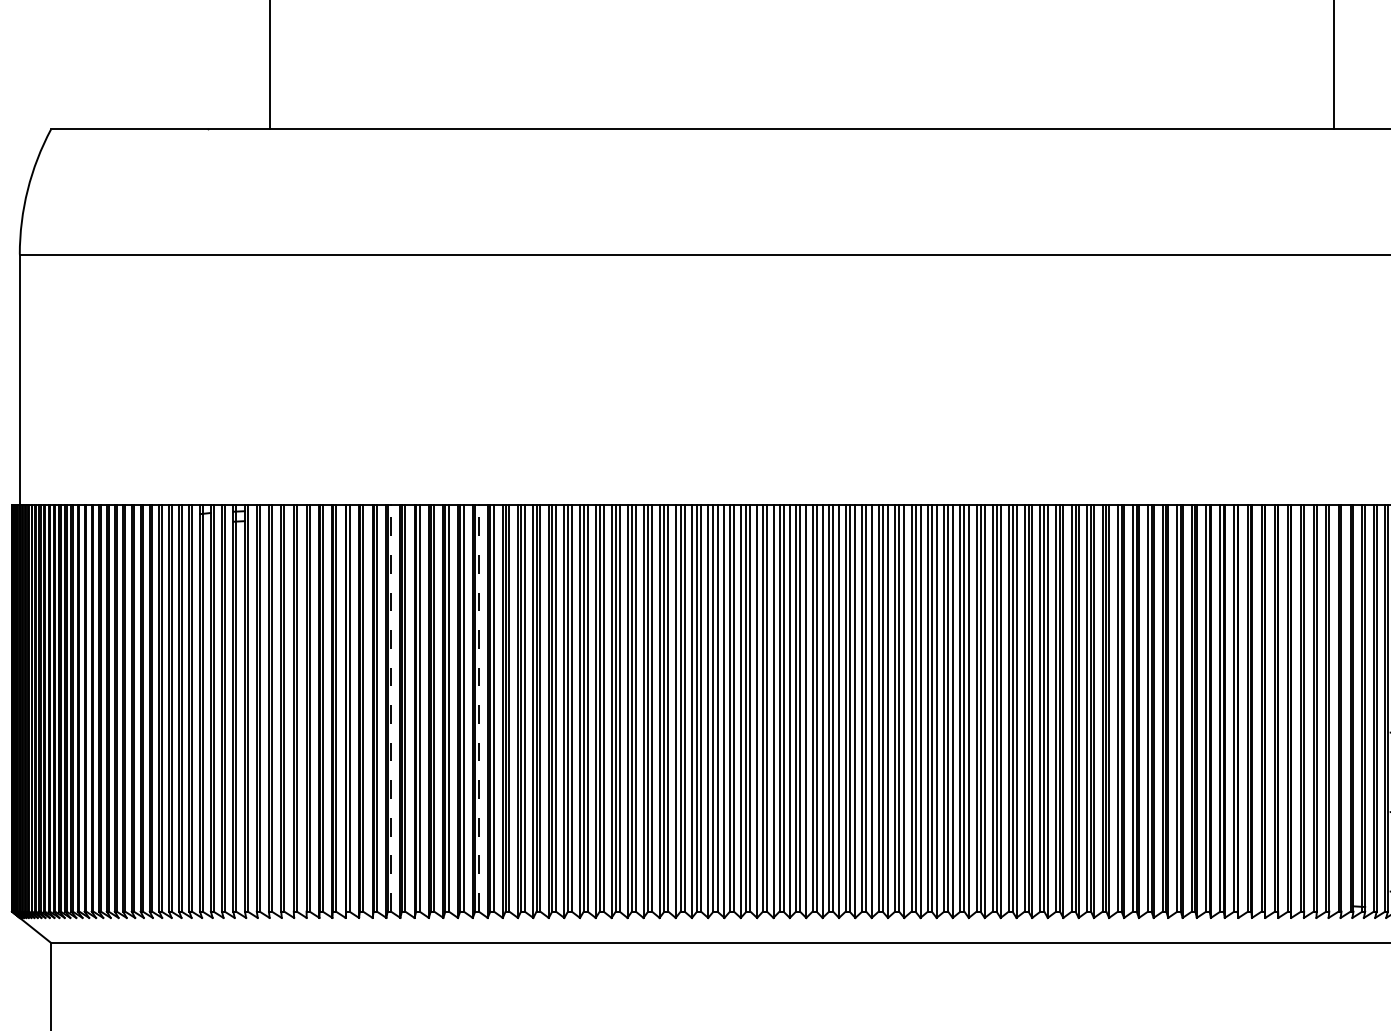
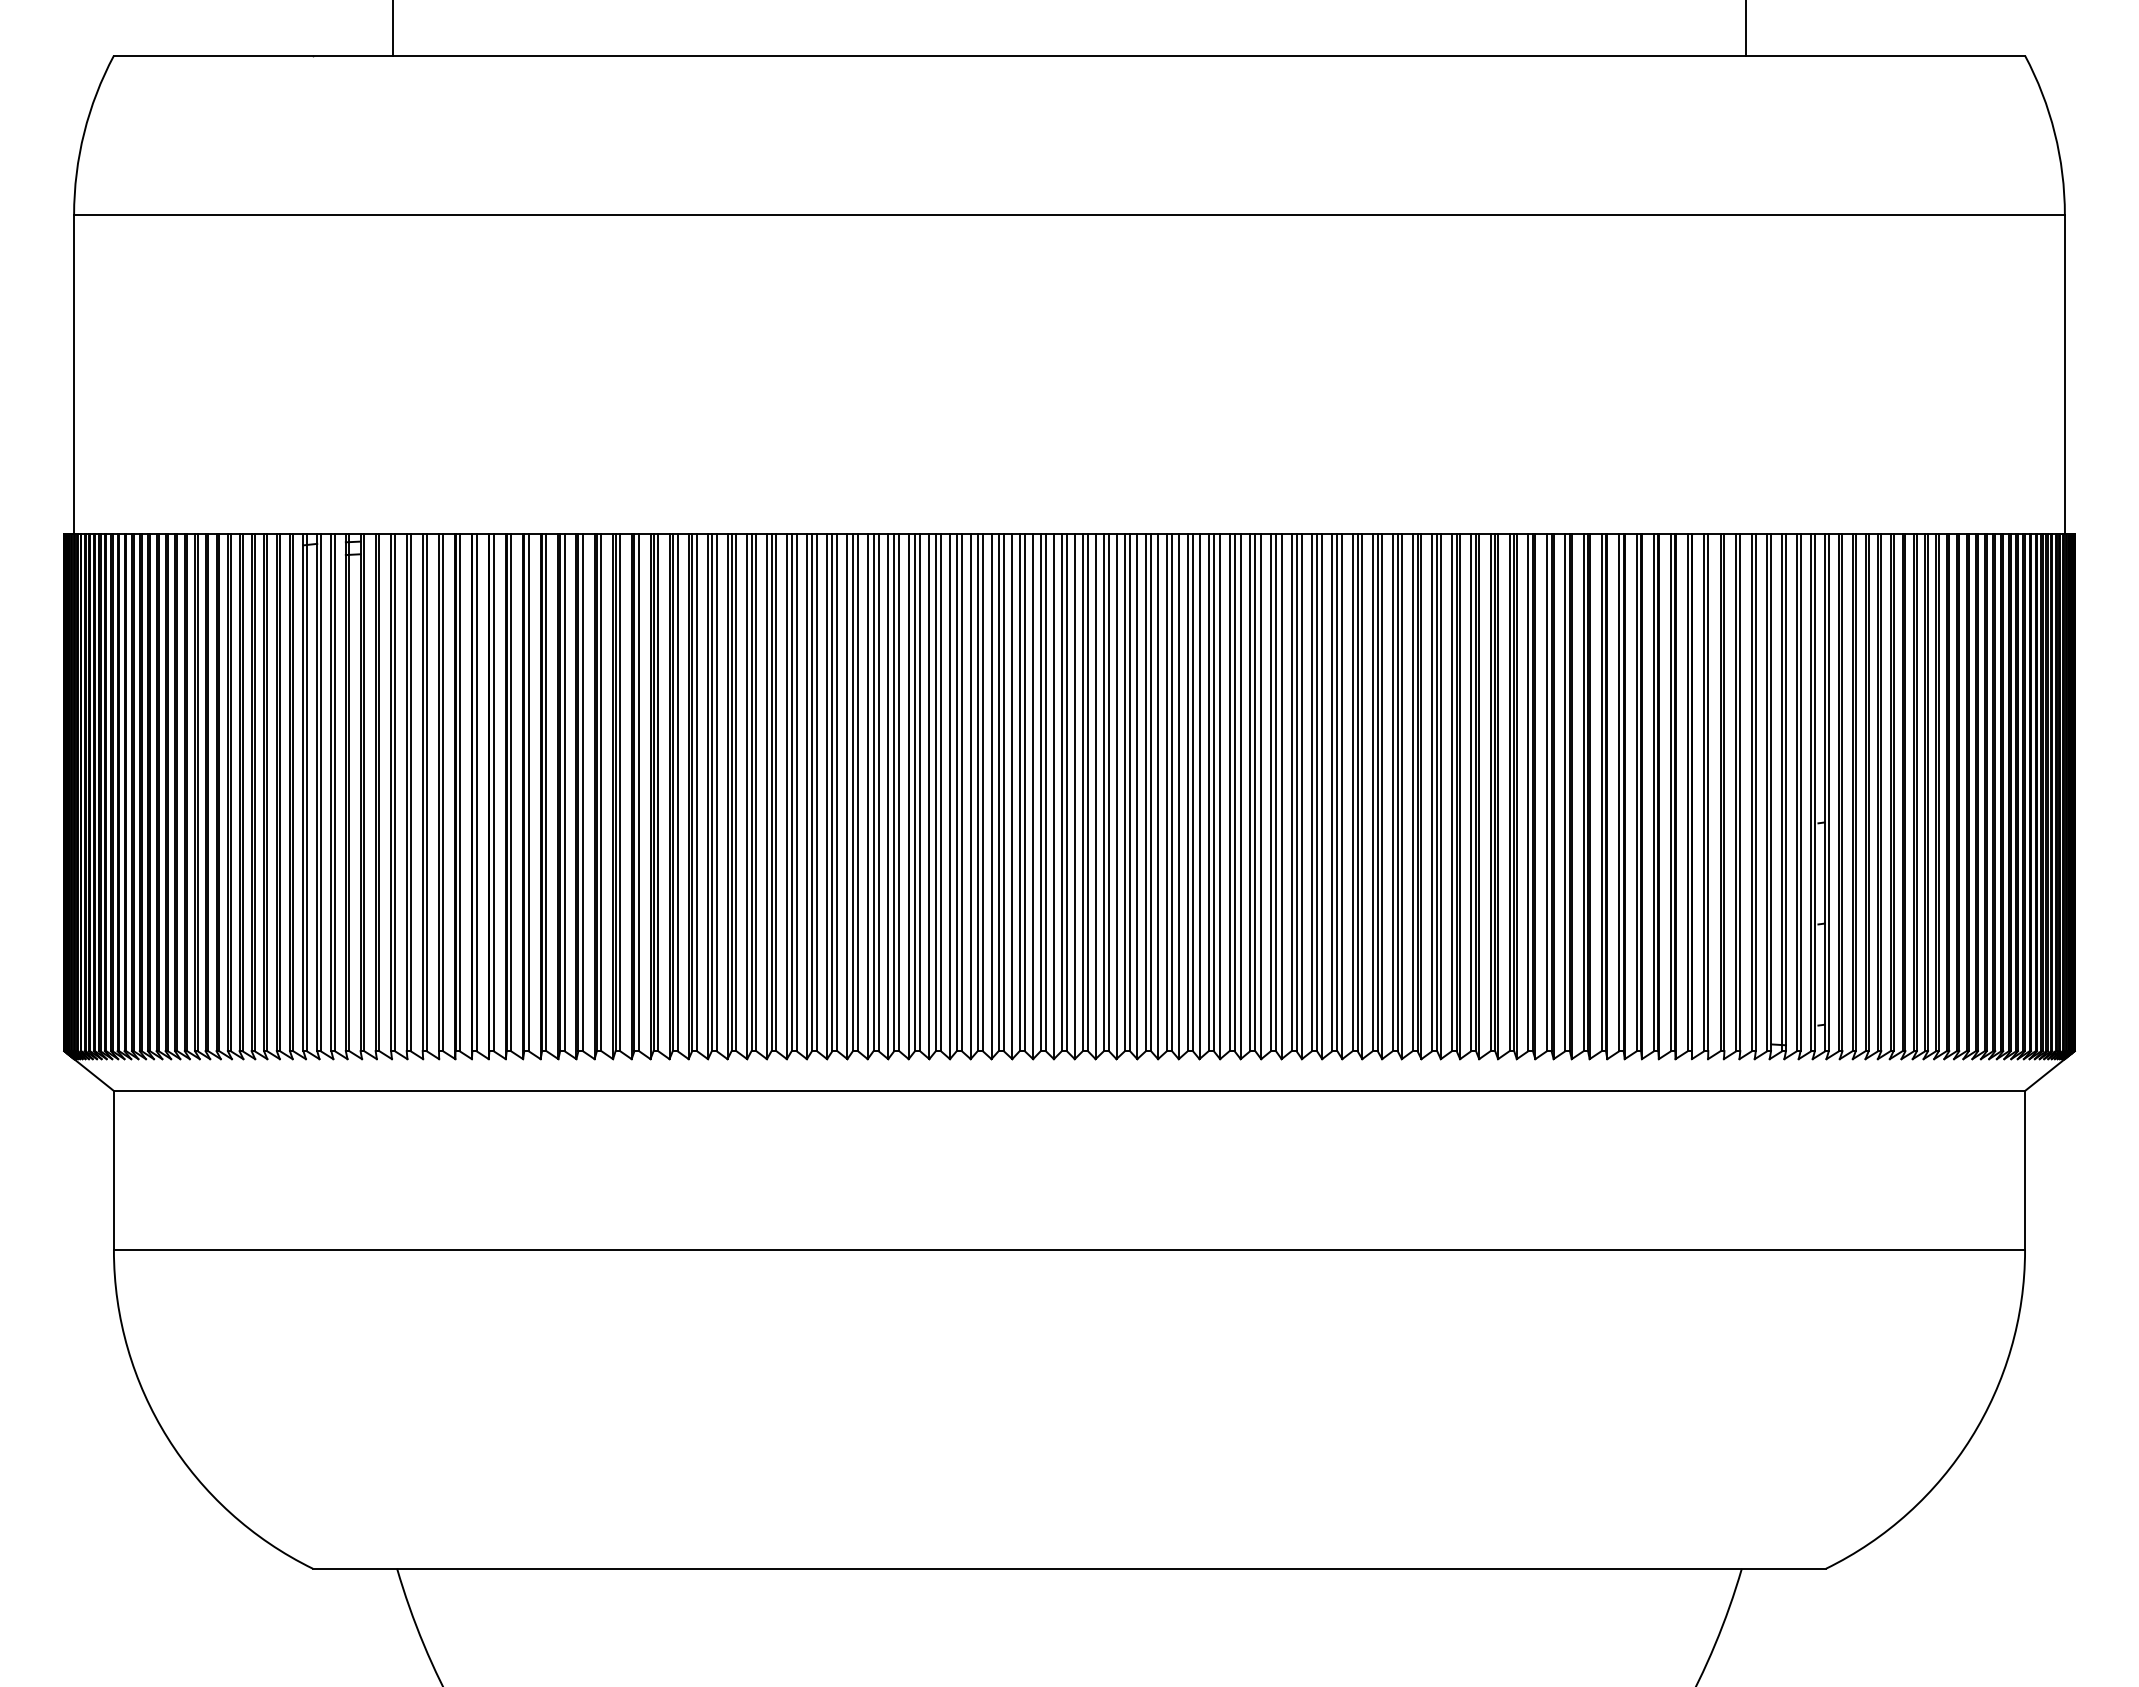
line: (391, 708) -> (546, 792), dashed -> solid
line: (479, 708) -> (658, 792), dashed -> solid

